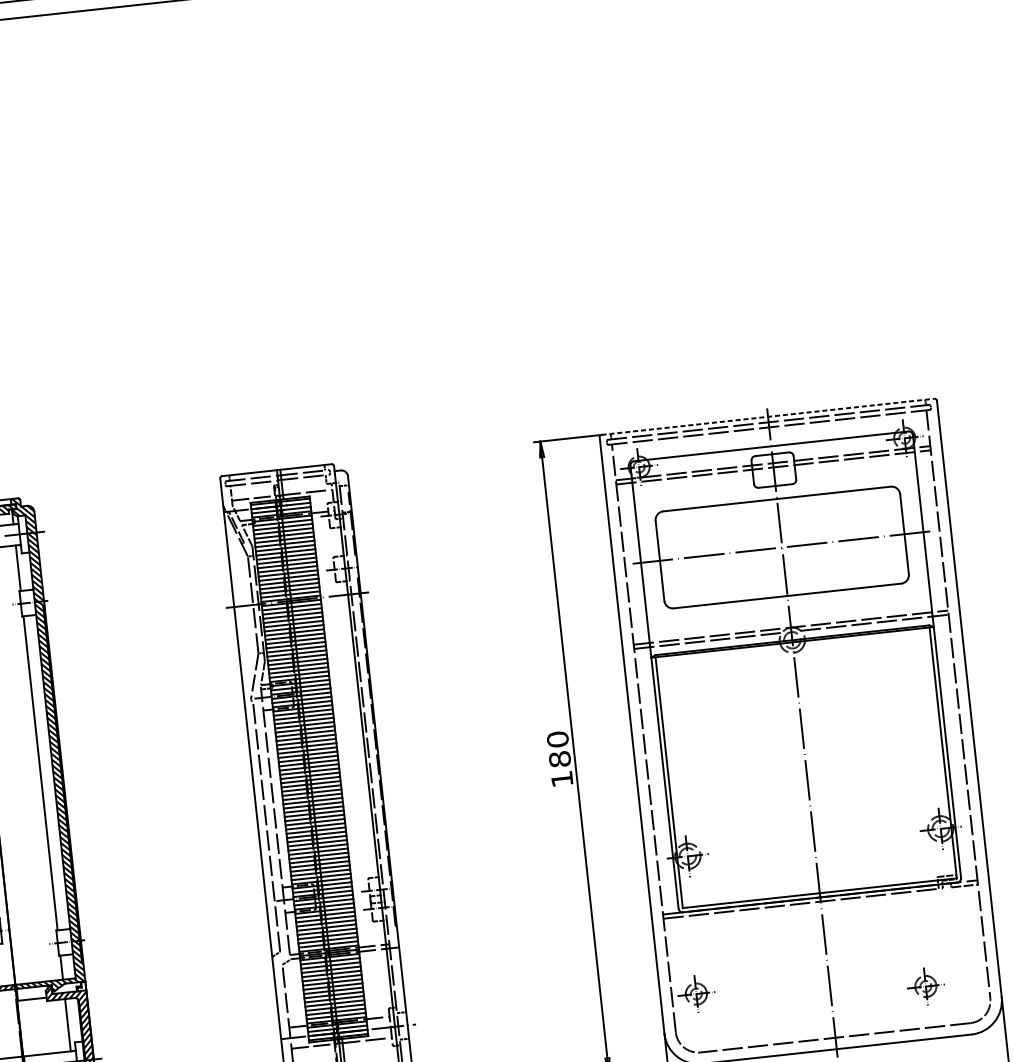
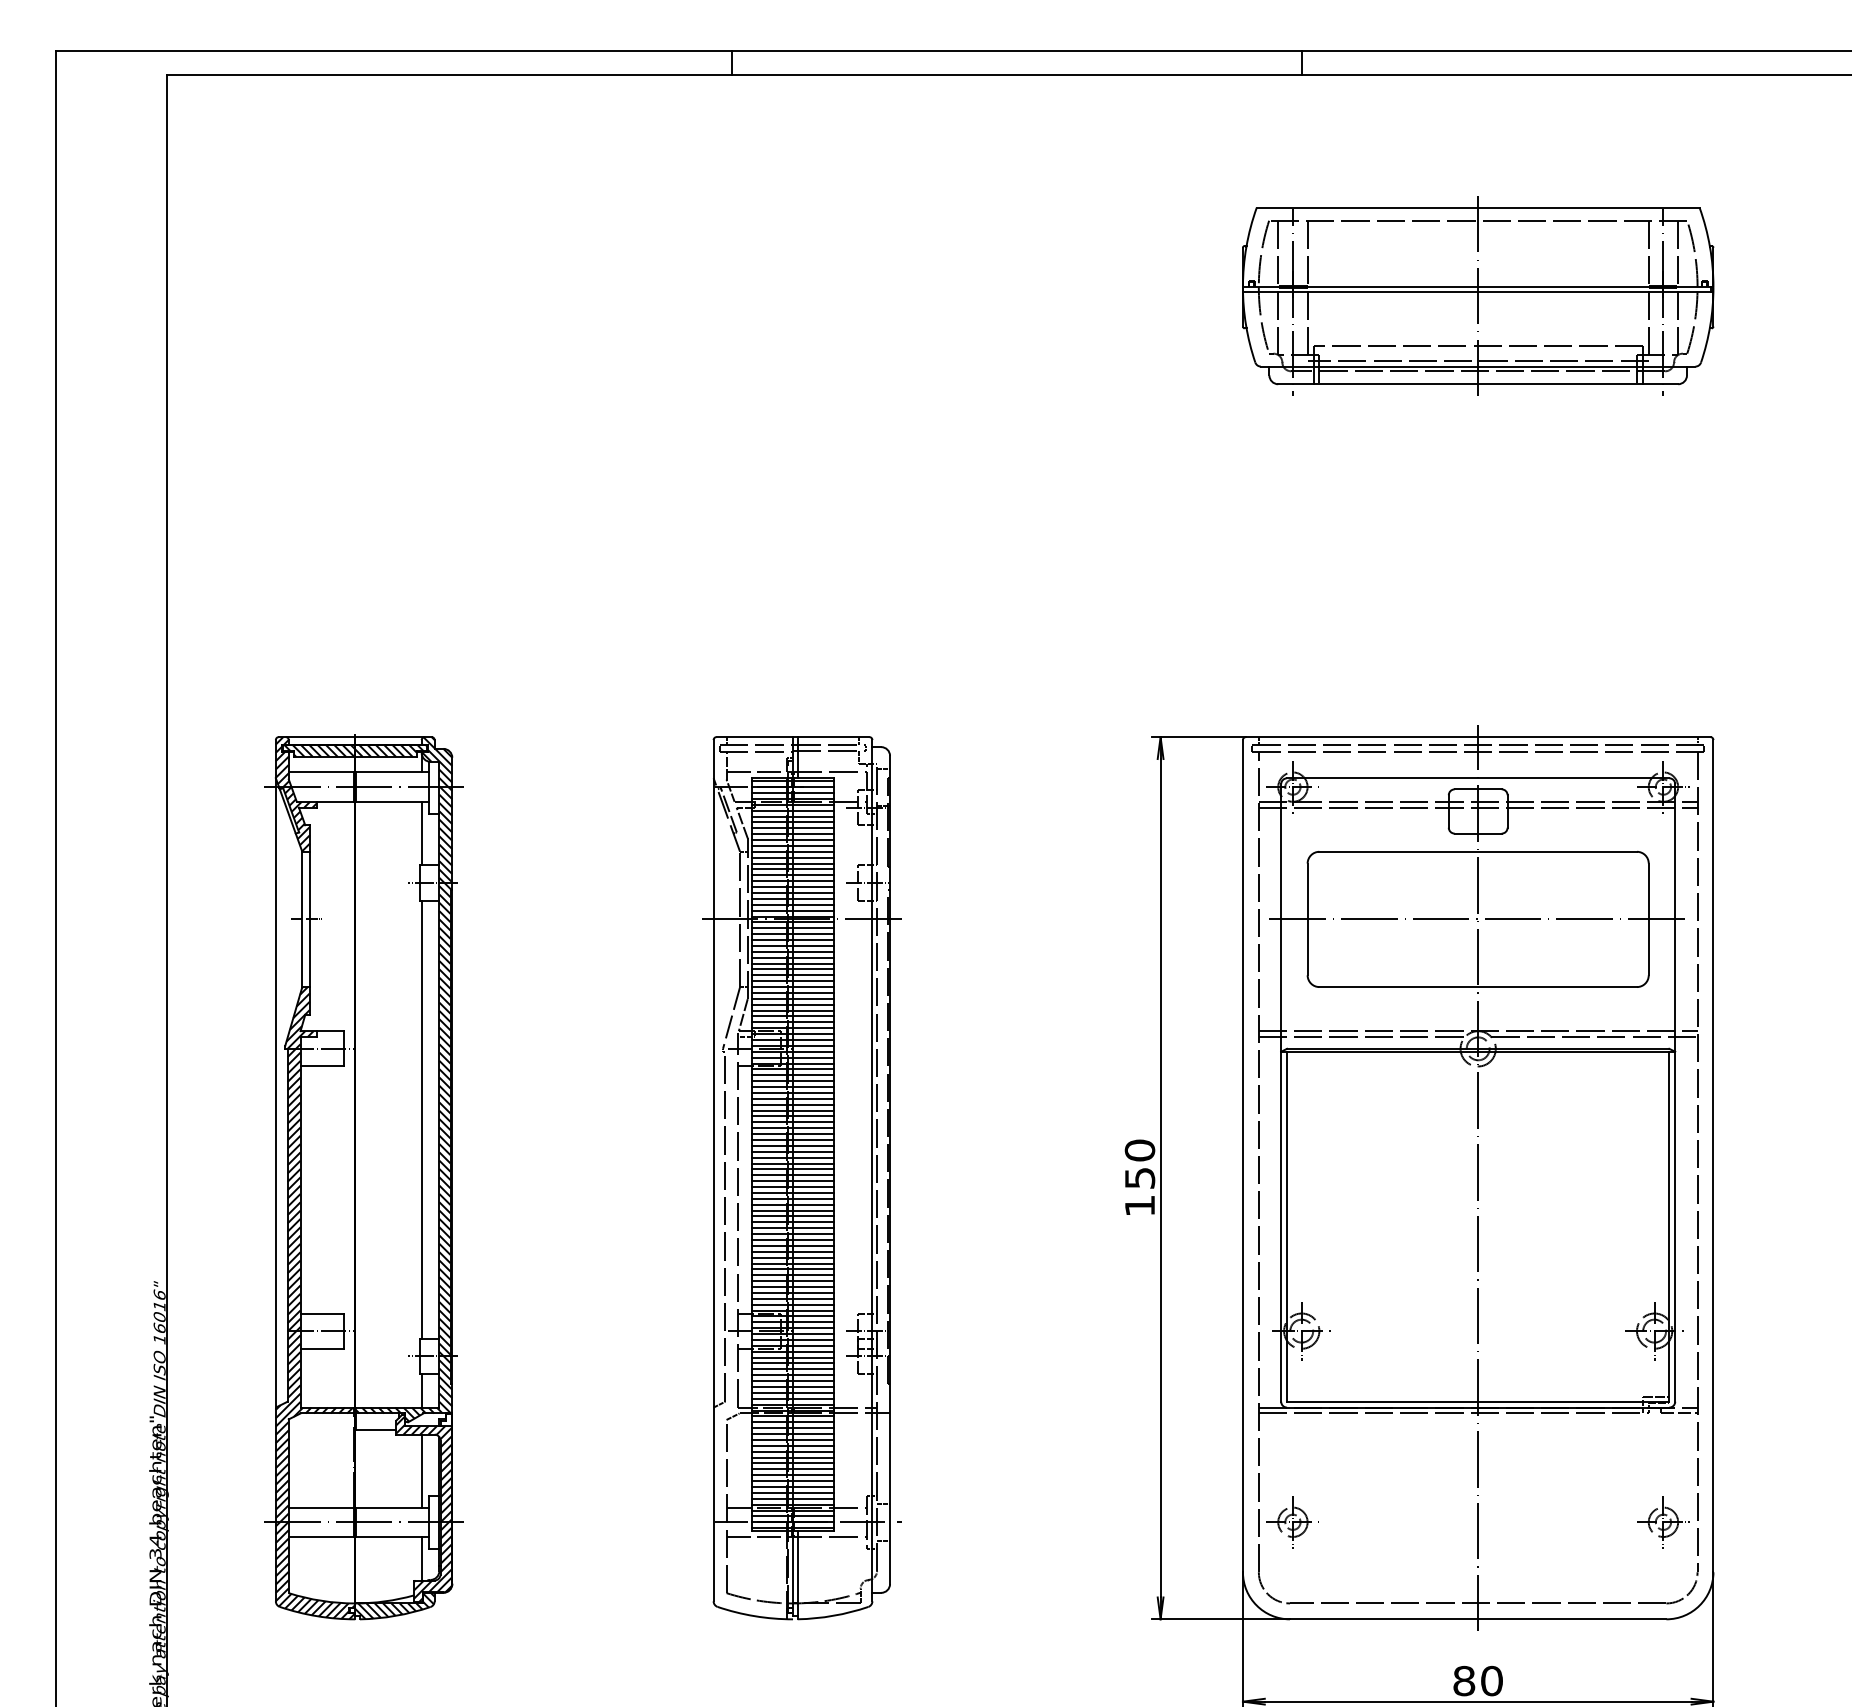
part: (733, 100) -> (1478, 295), added
line: (768, 417) -> (1478, 737), dashed -> solid
text: (559, 759) -> (1139, 1178), 180 -> 150
part: (925, 986) -> (1663, 1522), moved

